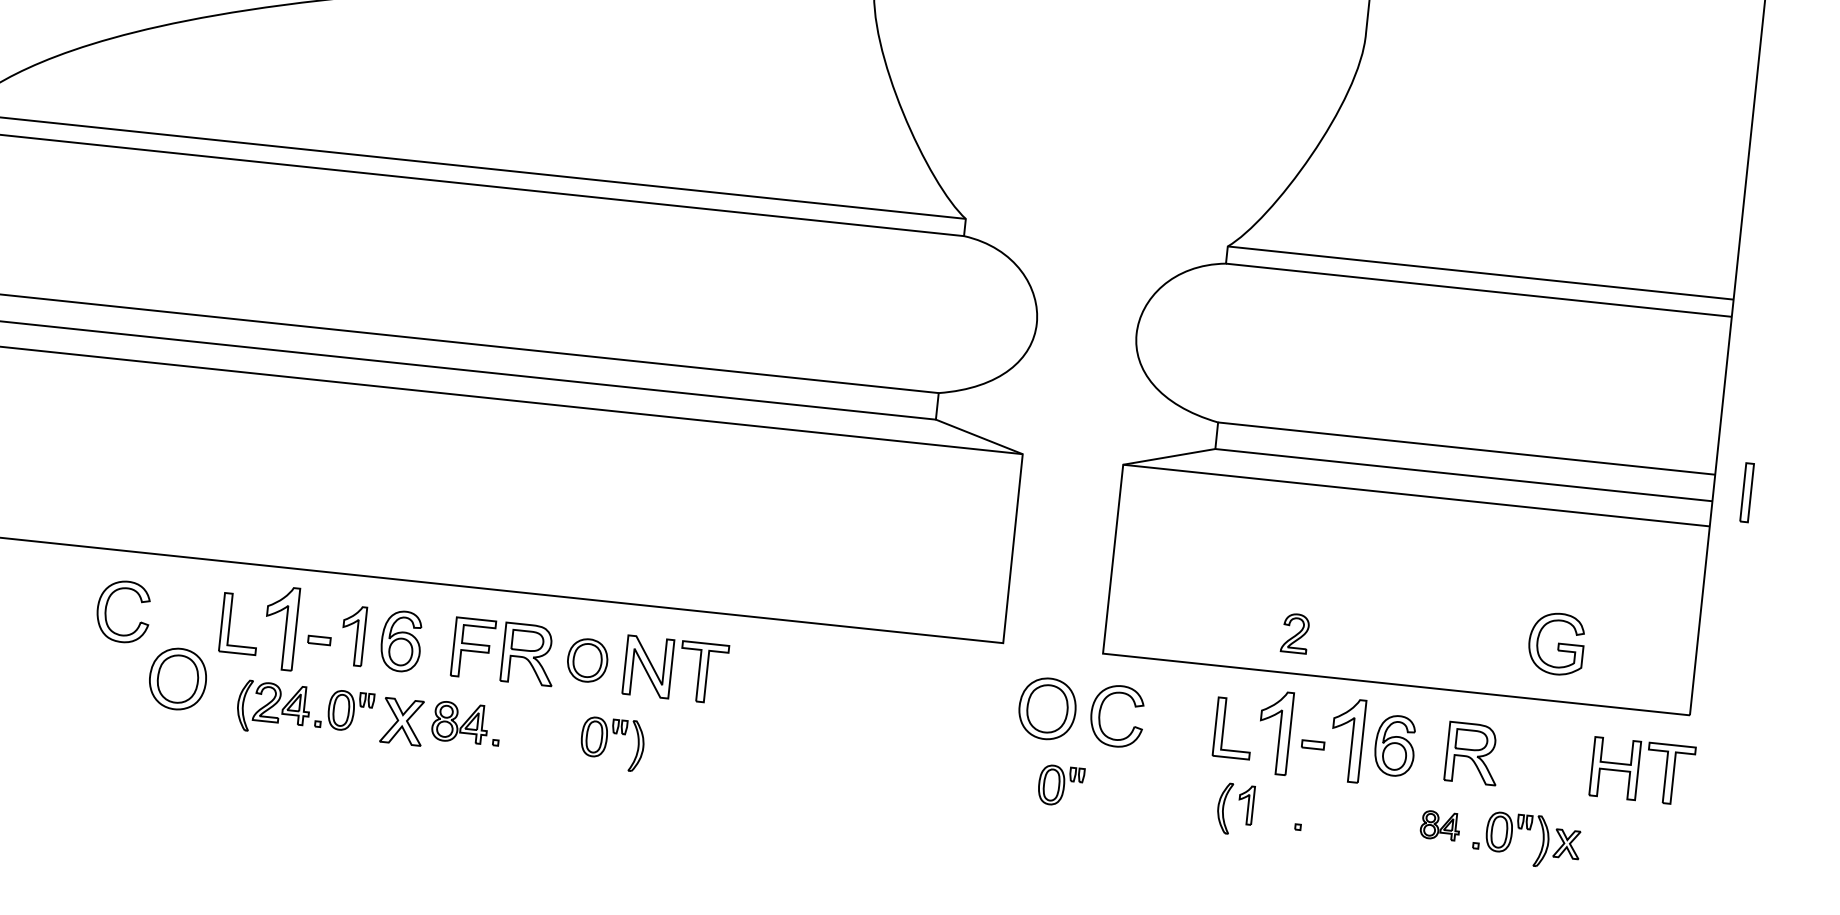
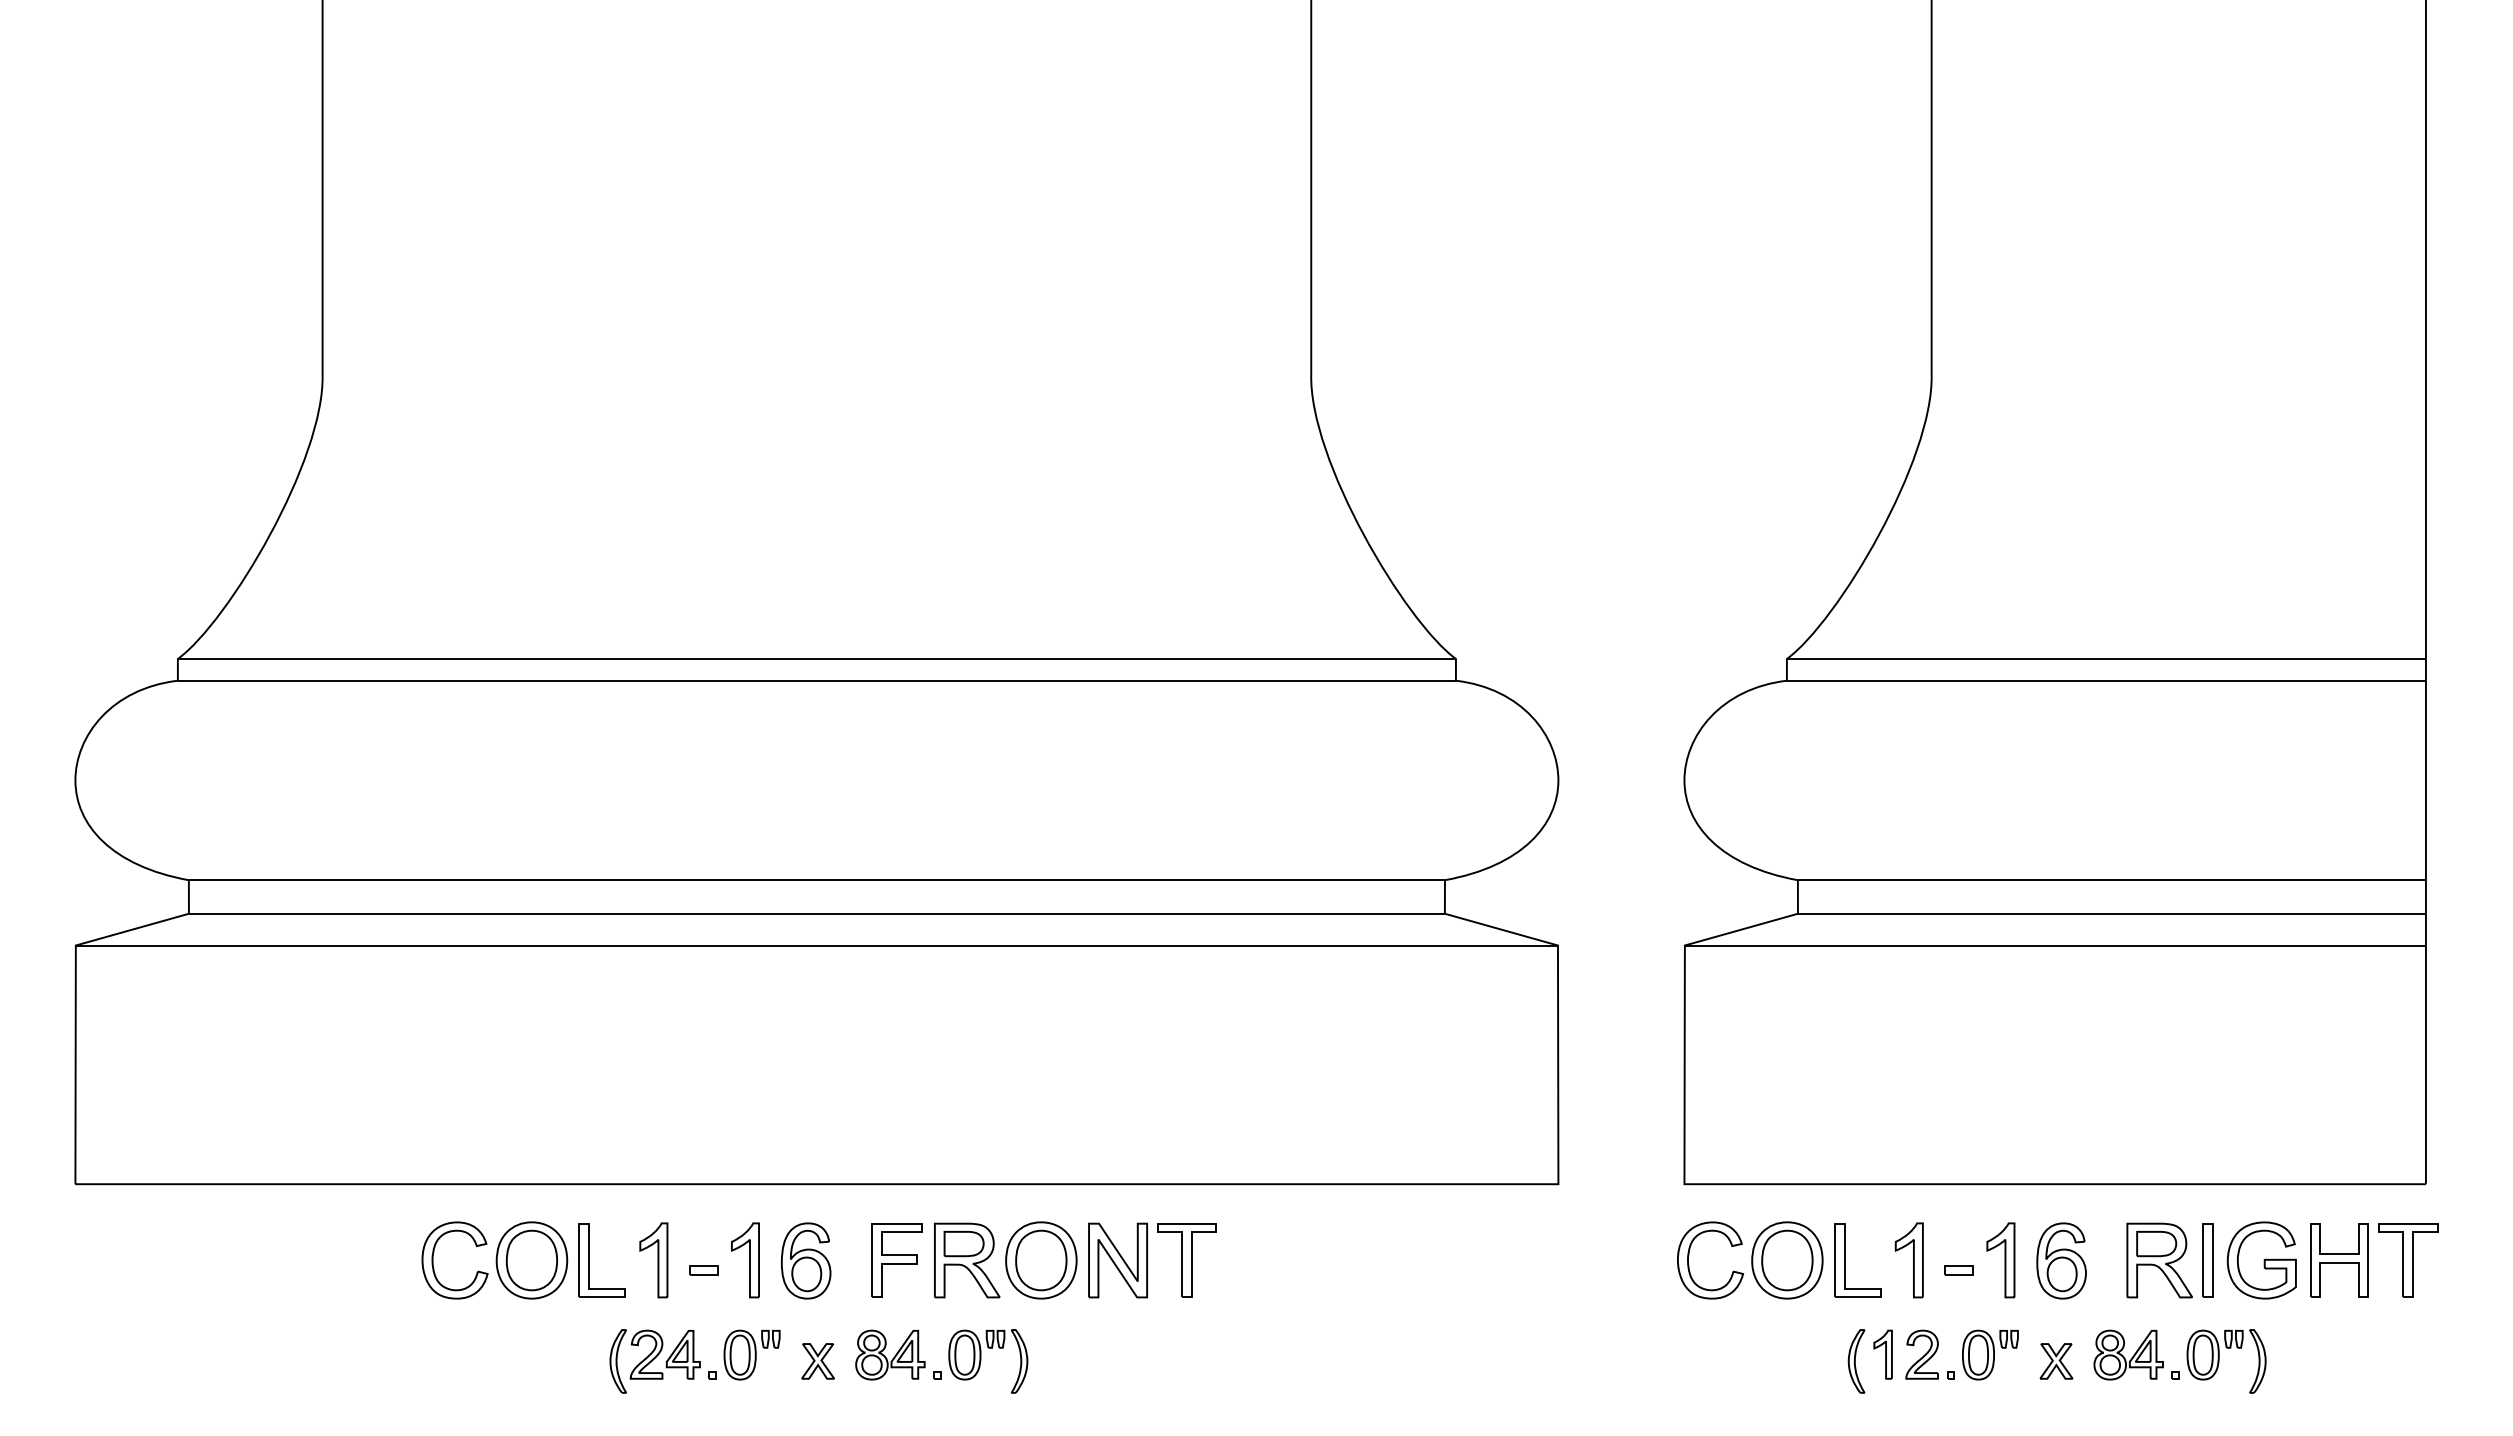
part: (1746, 492) -> (2207, 1260), moved
part: (280, 628) -> (653, 1260), size x0.71
part: (1294, 633) -> (1921, 1354), moved
part: (1556, 643) -> (2261, 1260), moved
part: (587, 660) -> (1041, 1260), size x1.43
part: (177, 679) -> (531, 1260), moved
part: (1047, 708) -> (1787, 1260), moved
part: (402, 721) -> (817, 1361), size x0.62
part: (1274, 732) -> (1908, 1260), size x0.71
part: (1346, 740) -> (2000, 1260), size x0.71
part: (607, 743) -> (981, 1361), moved
part: (1061, 785) -> (1990, 1354), moved
part: (1440, 825) -> (2128, 1354), size x1.43
part: (1567, 844) -> (2056, 1361), moved

